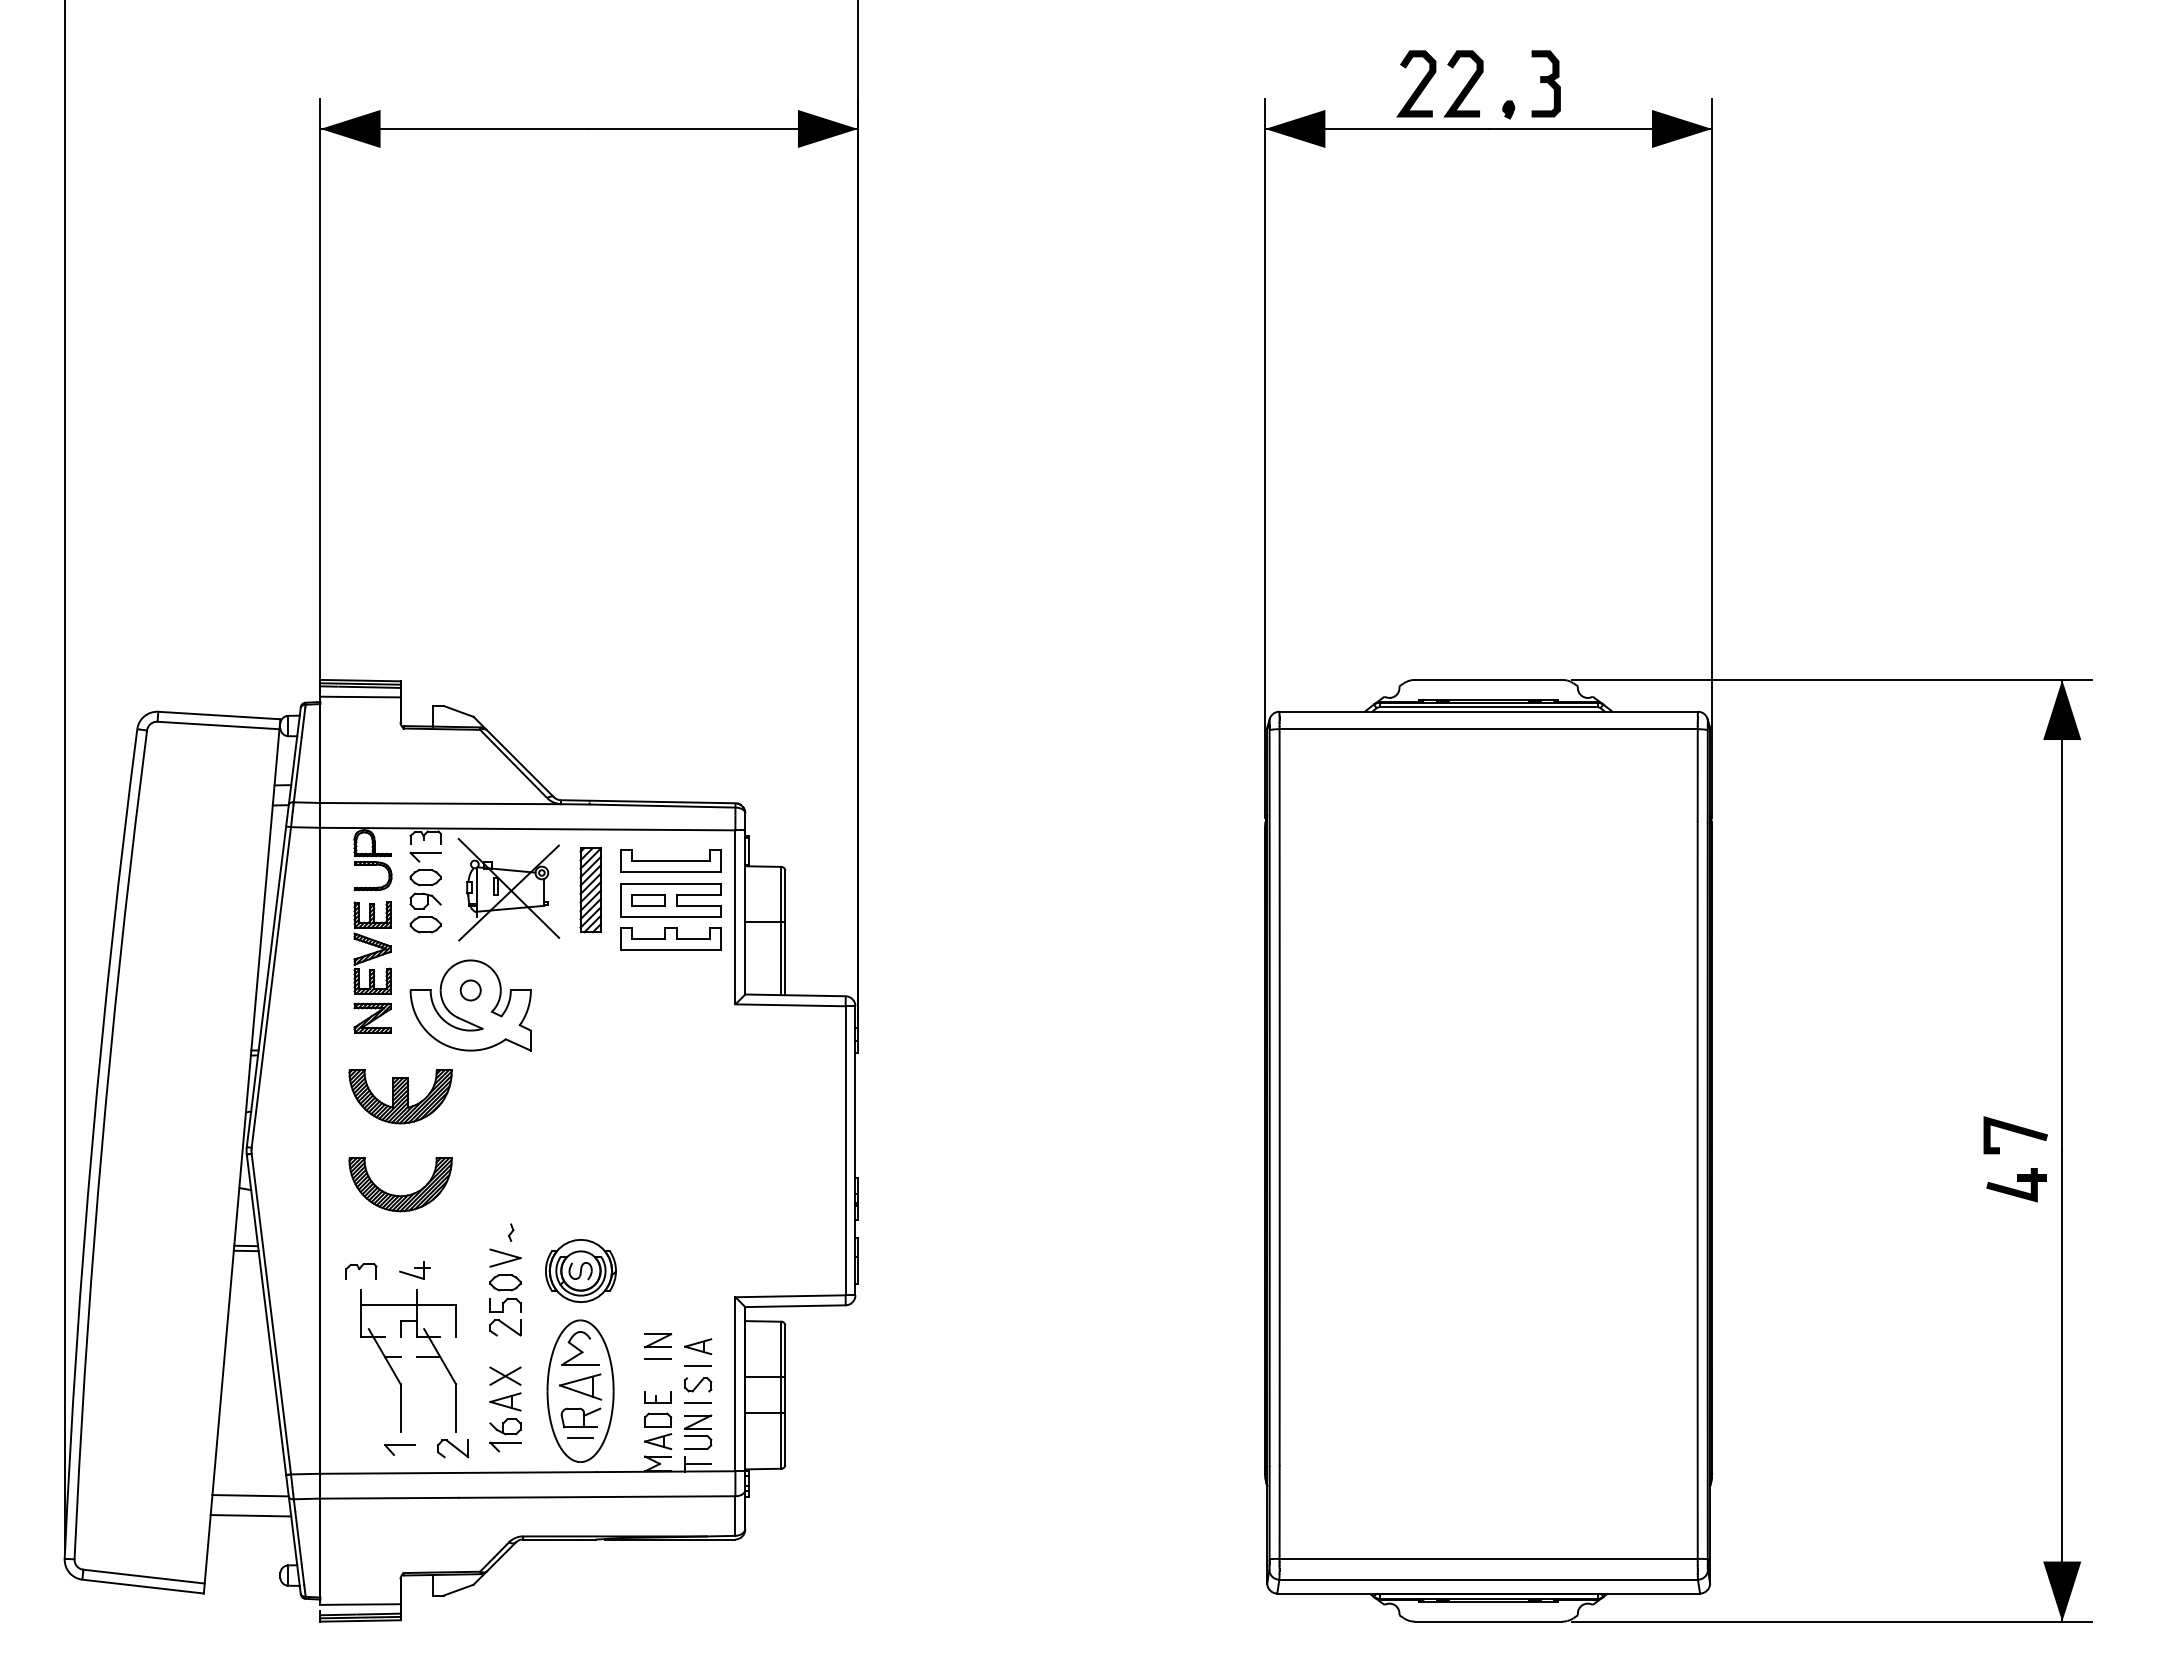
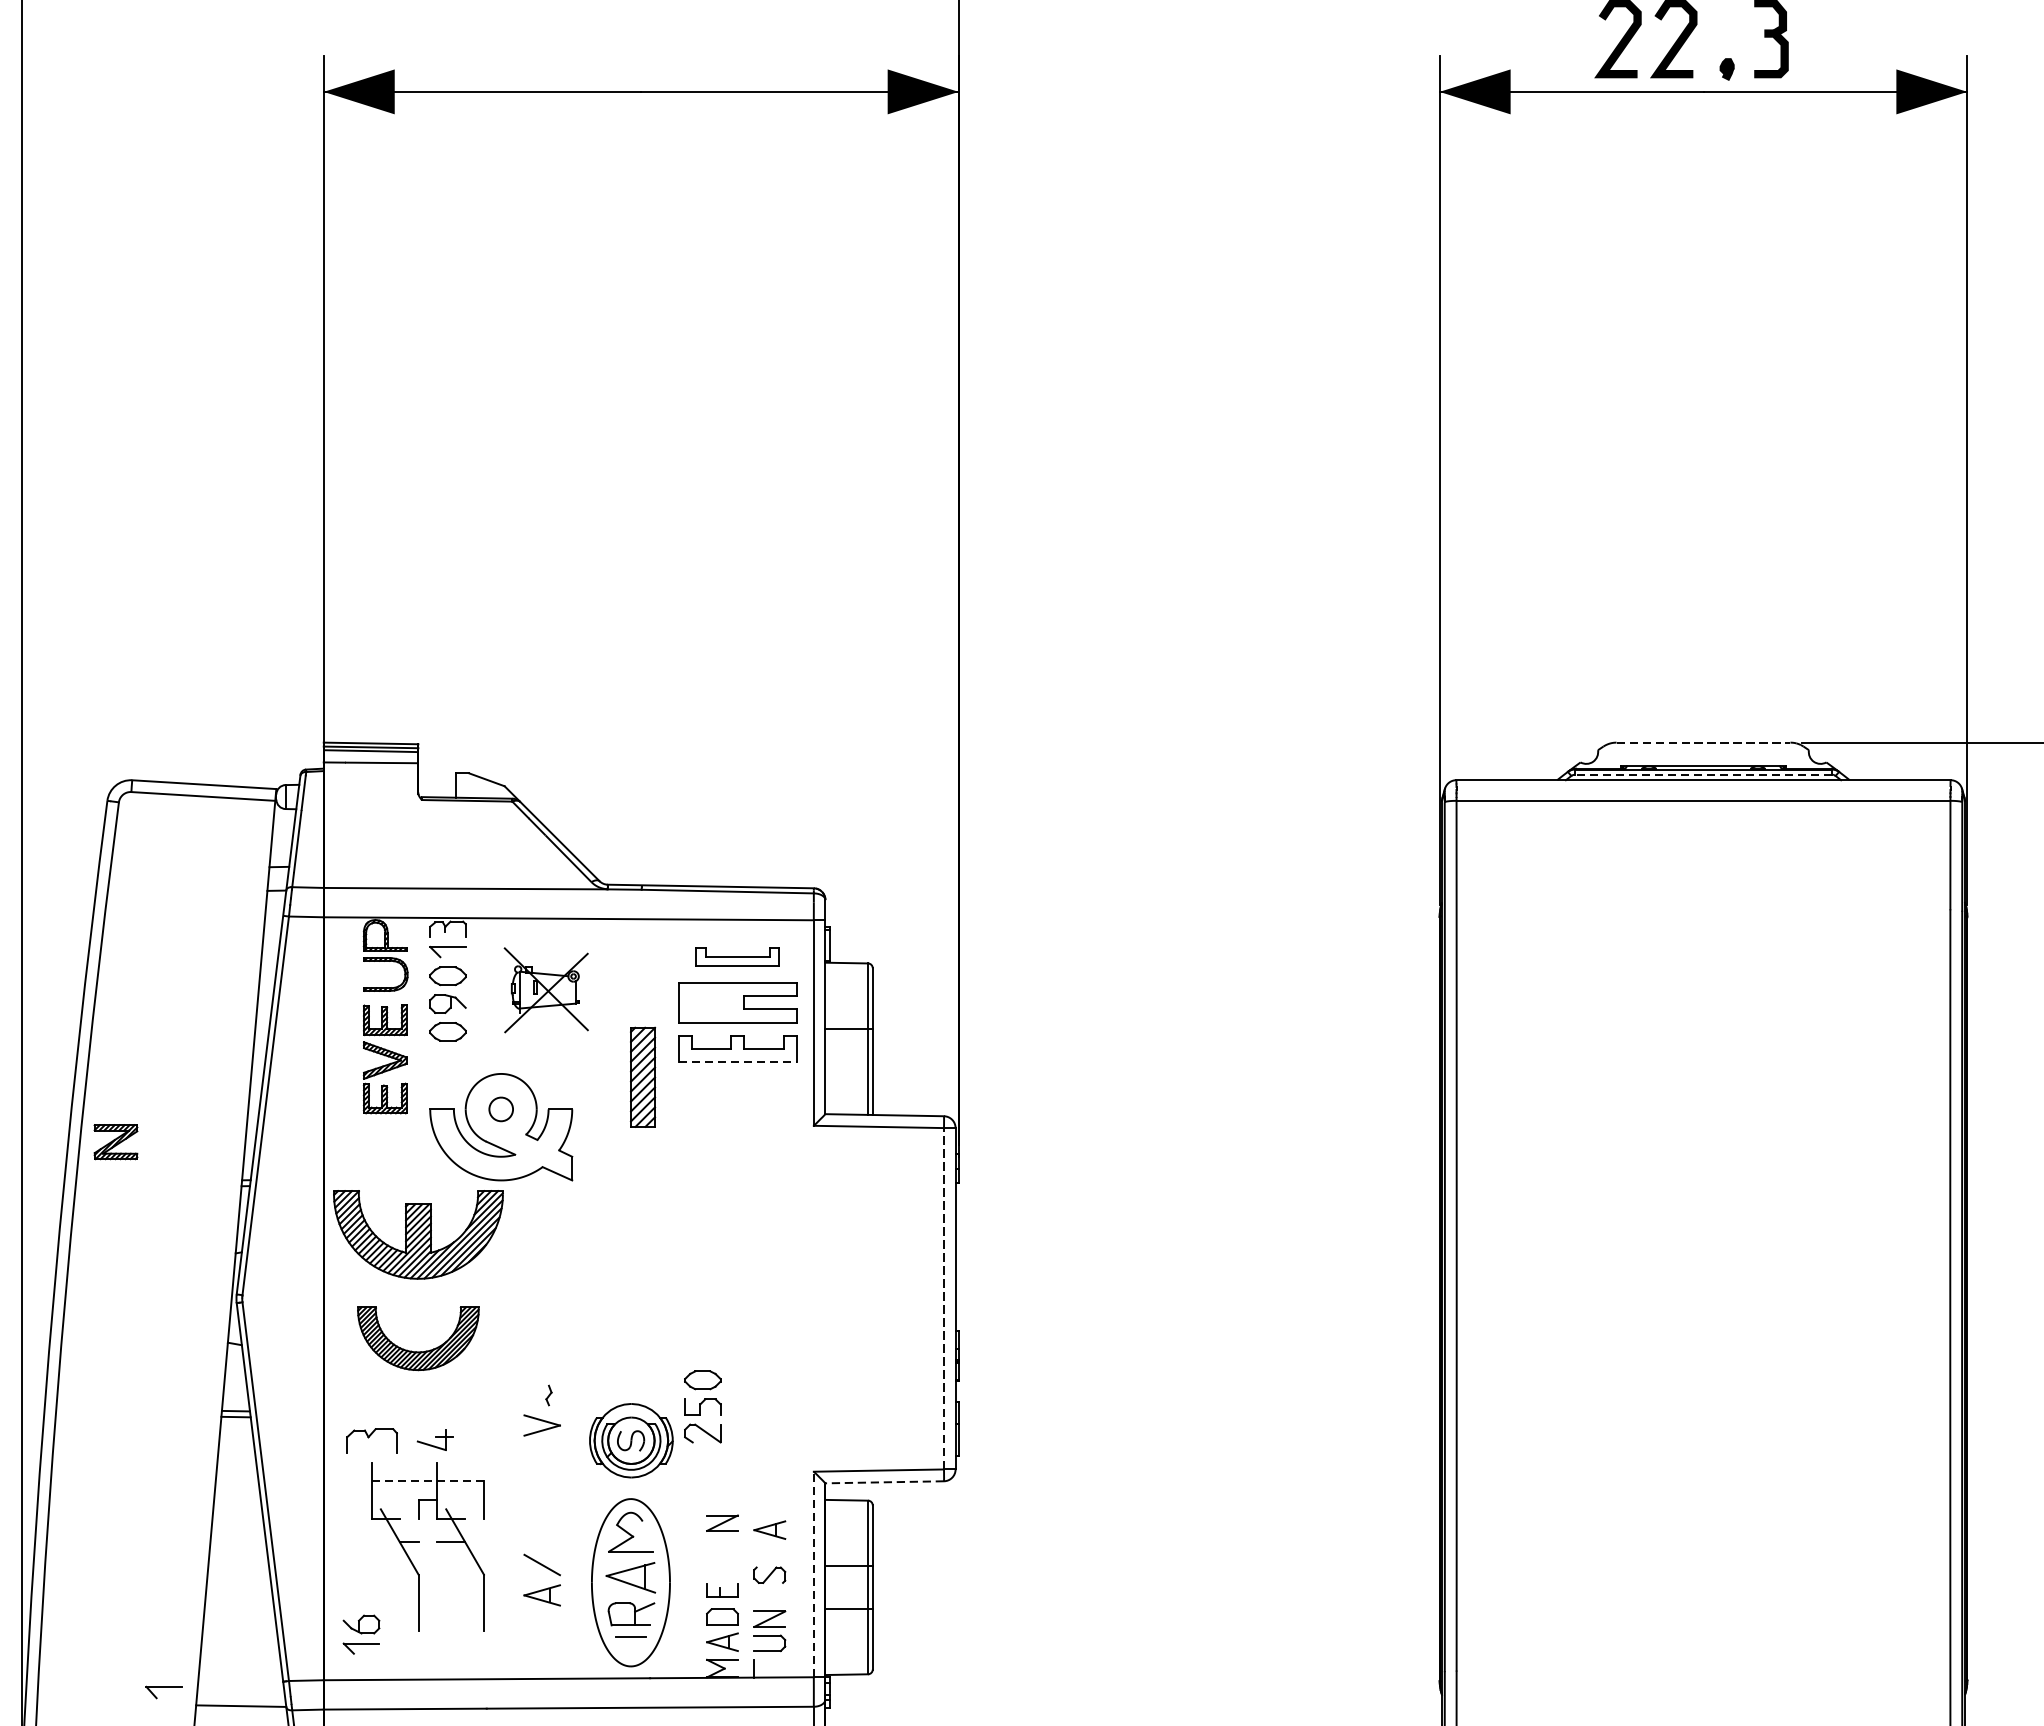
line: (1488, 679) -> (1703, 742), solid -> dashed
line: (1488, 707) -> (1703, 775), solid -> dashed
part: (670, 860) -> (737, 955), size x0.7
part: (508, 889) -> (545, 990), size x0.7
part: (590, 890) -> (642, 1077), moved
part: (648, 900) -> (711, 1003), removed
line: (671, 950) -> (738, 1062), solid -> dashed
part: (372, 1017) -> (115, 1141), moved
part: (400, 1096) -> (418, 1234), size x1.4
line: (845, 1150) -> (943, 1298), solid -> dashed
part: (361, 1271) -> (372, 1441), size x1.4
line: (409, 1305) -> (428, 1481), solid -> dashed
part: (505, 1305) -> (702, 1407), moved
line: (794, 1306) -> (883, 1482), solid -> dashed
line: (658, 1359) -> (722, 1545), removed
line: (698, 1365) -> (770, 1552), removed
line: (505, 1375) -> (542, 1564), removed
line: (735, 1383) -> (813, 1573), solid -> dashed
line: (698, 1403) -> (770, 1597), removed
part: (505, 1435) -> (361, 1635), moved
part: (453, 1448) -> (480, 1650), removed
part: (399, 1449) -> (163, 1691), moved
line: (698, 1463) -> (770, 1668), removed

